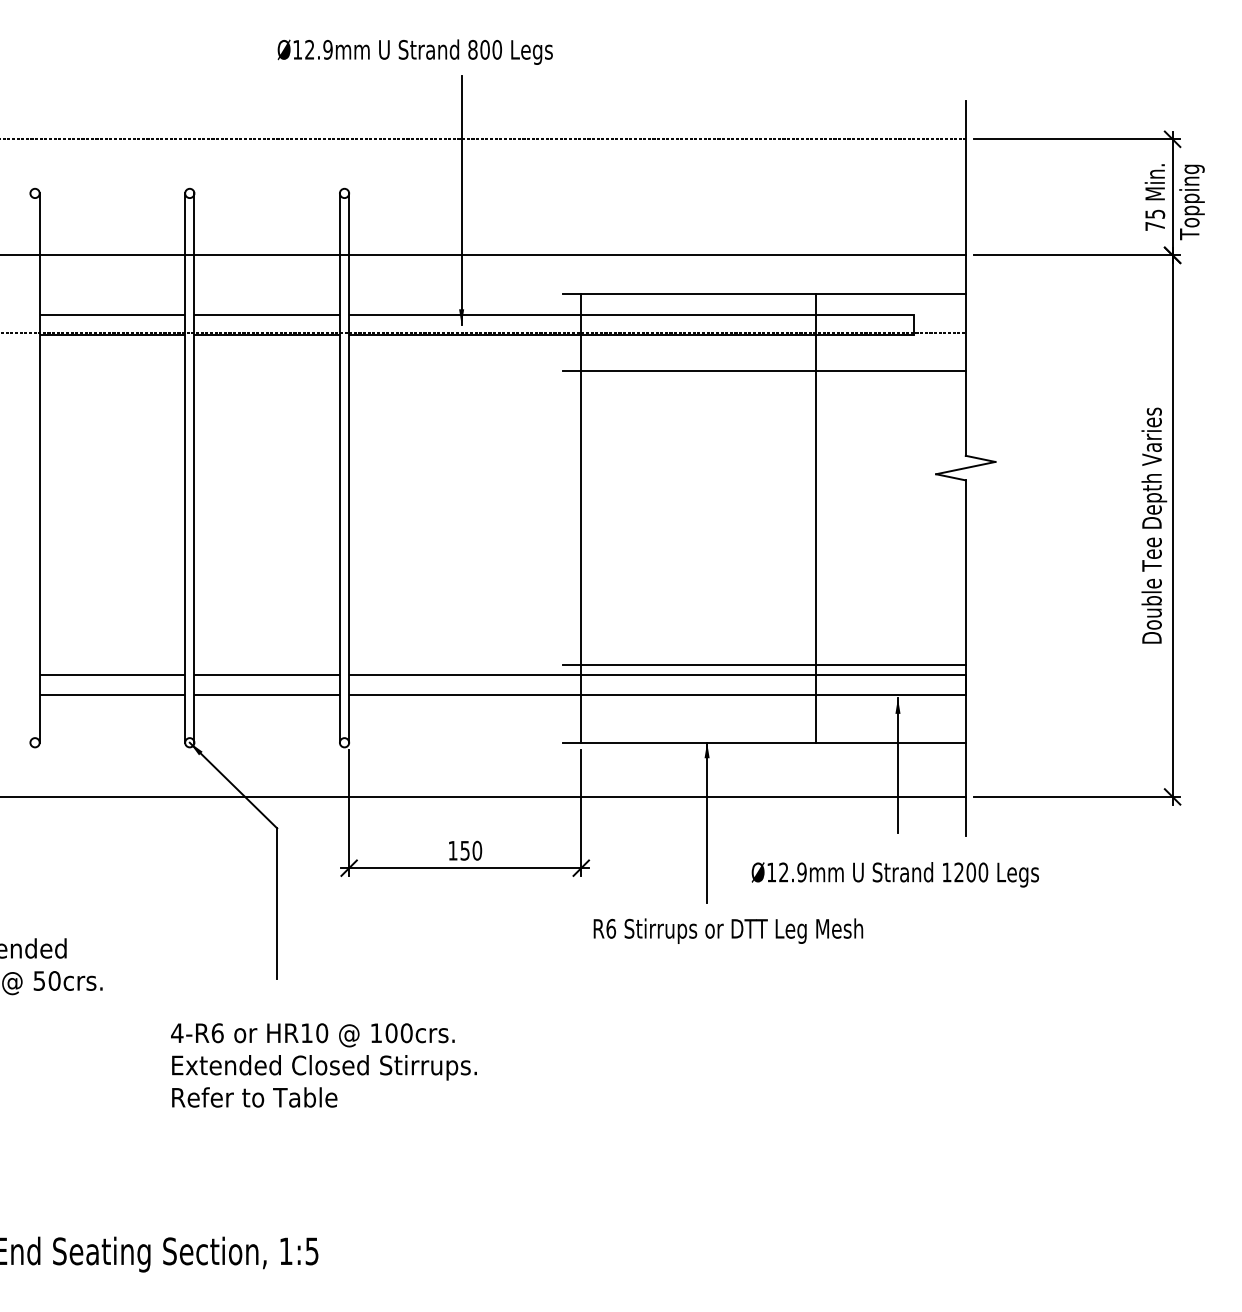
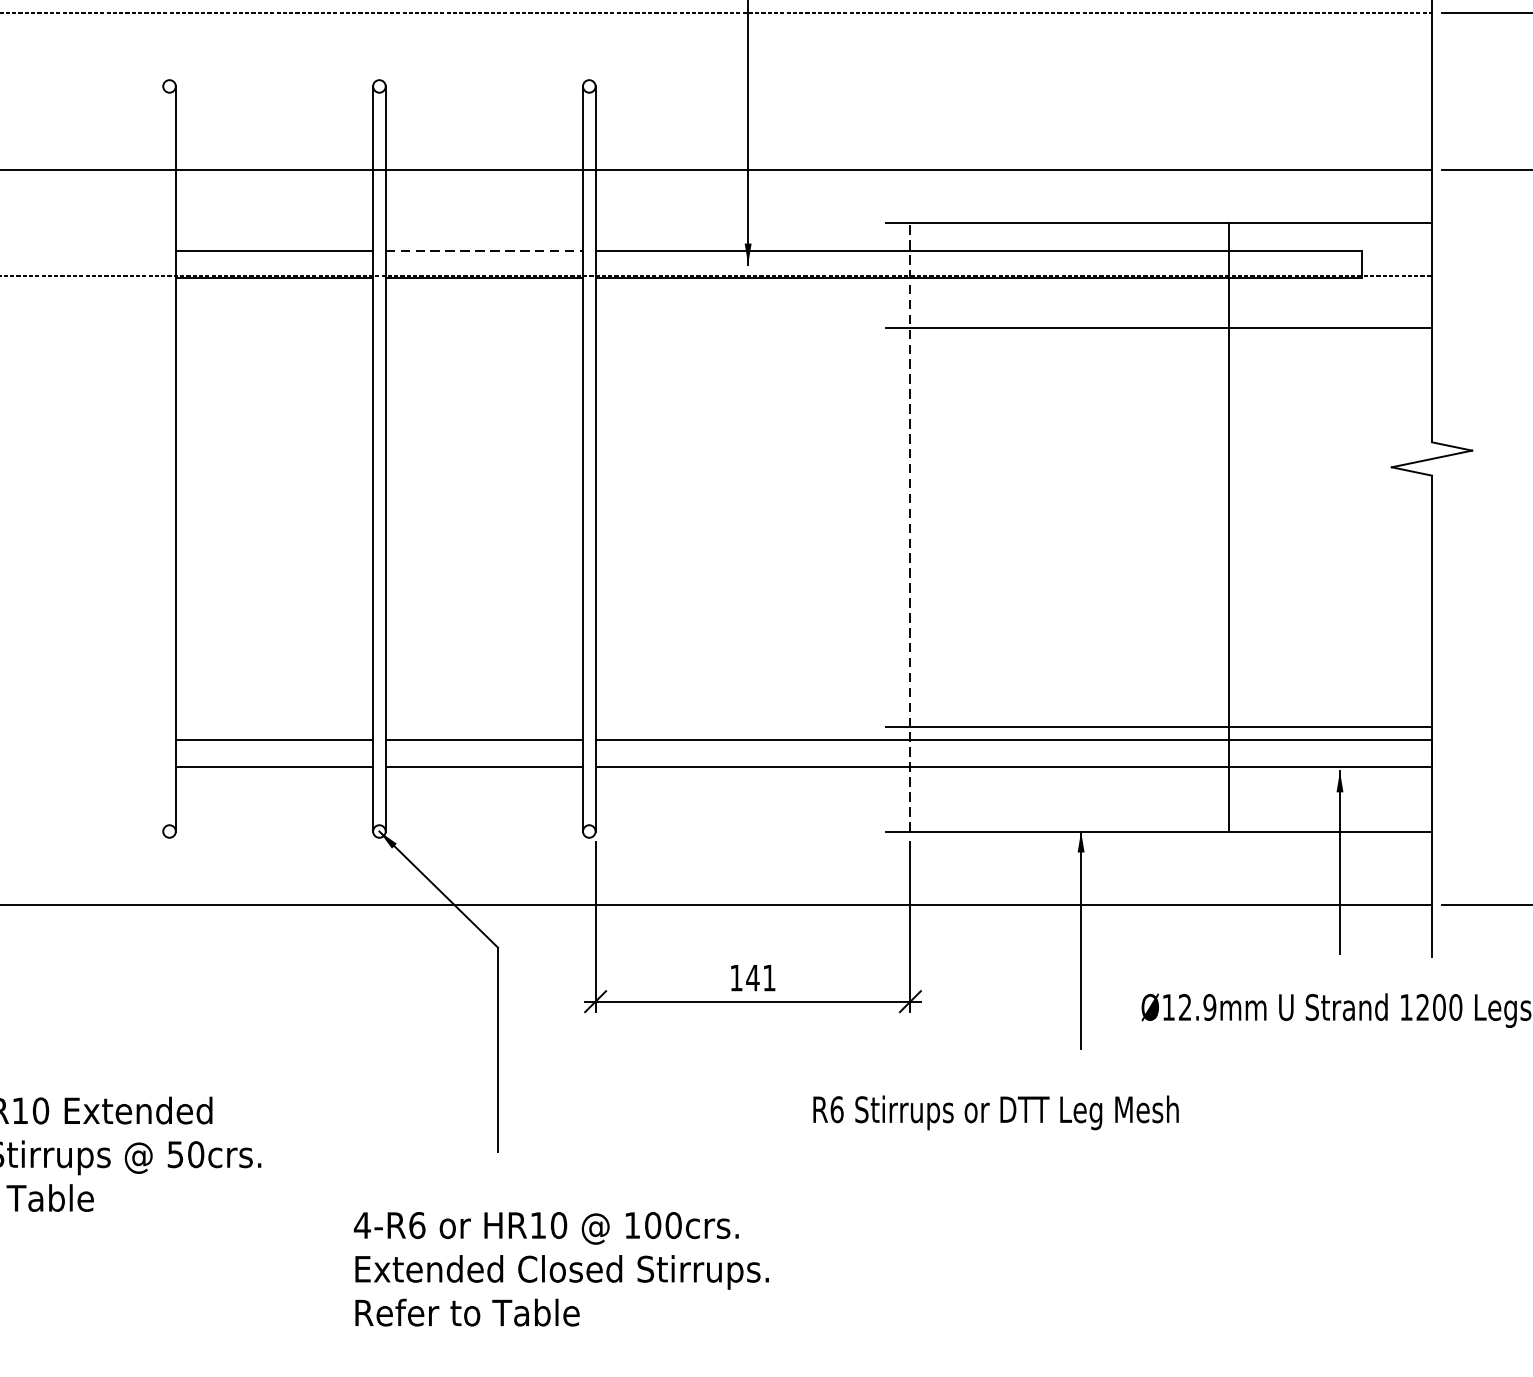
line: (267, 314) -> (484, 250), solid -> dashed
line: (581, 517) -> (910, 525), solid -> dashed
text: (471, 850) -> (761, 977), 150 -> 141
text: (728, 930) -> (996, 1111), moved

